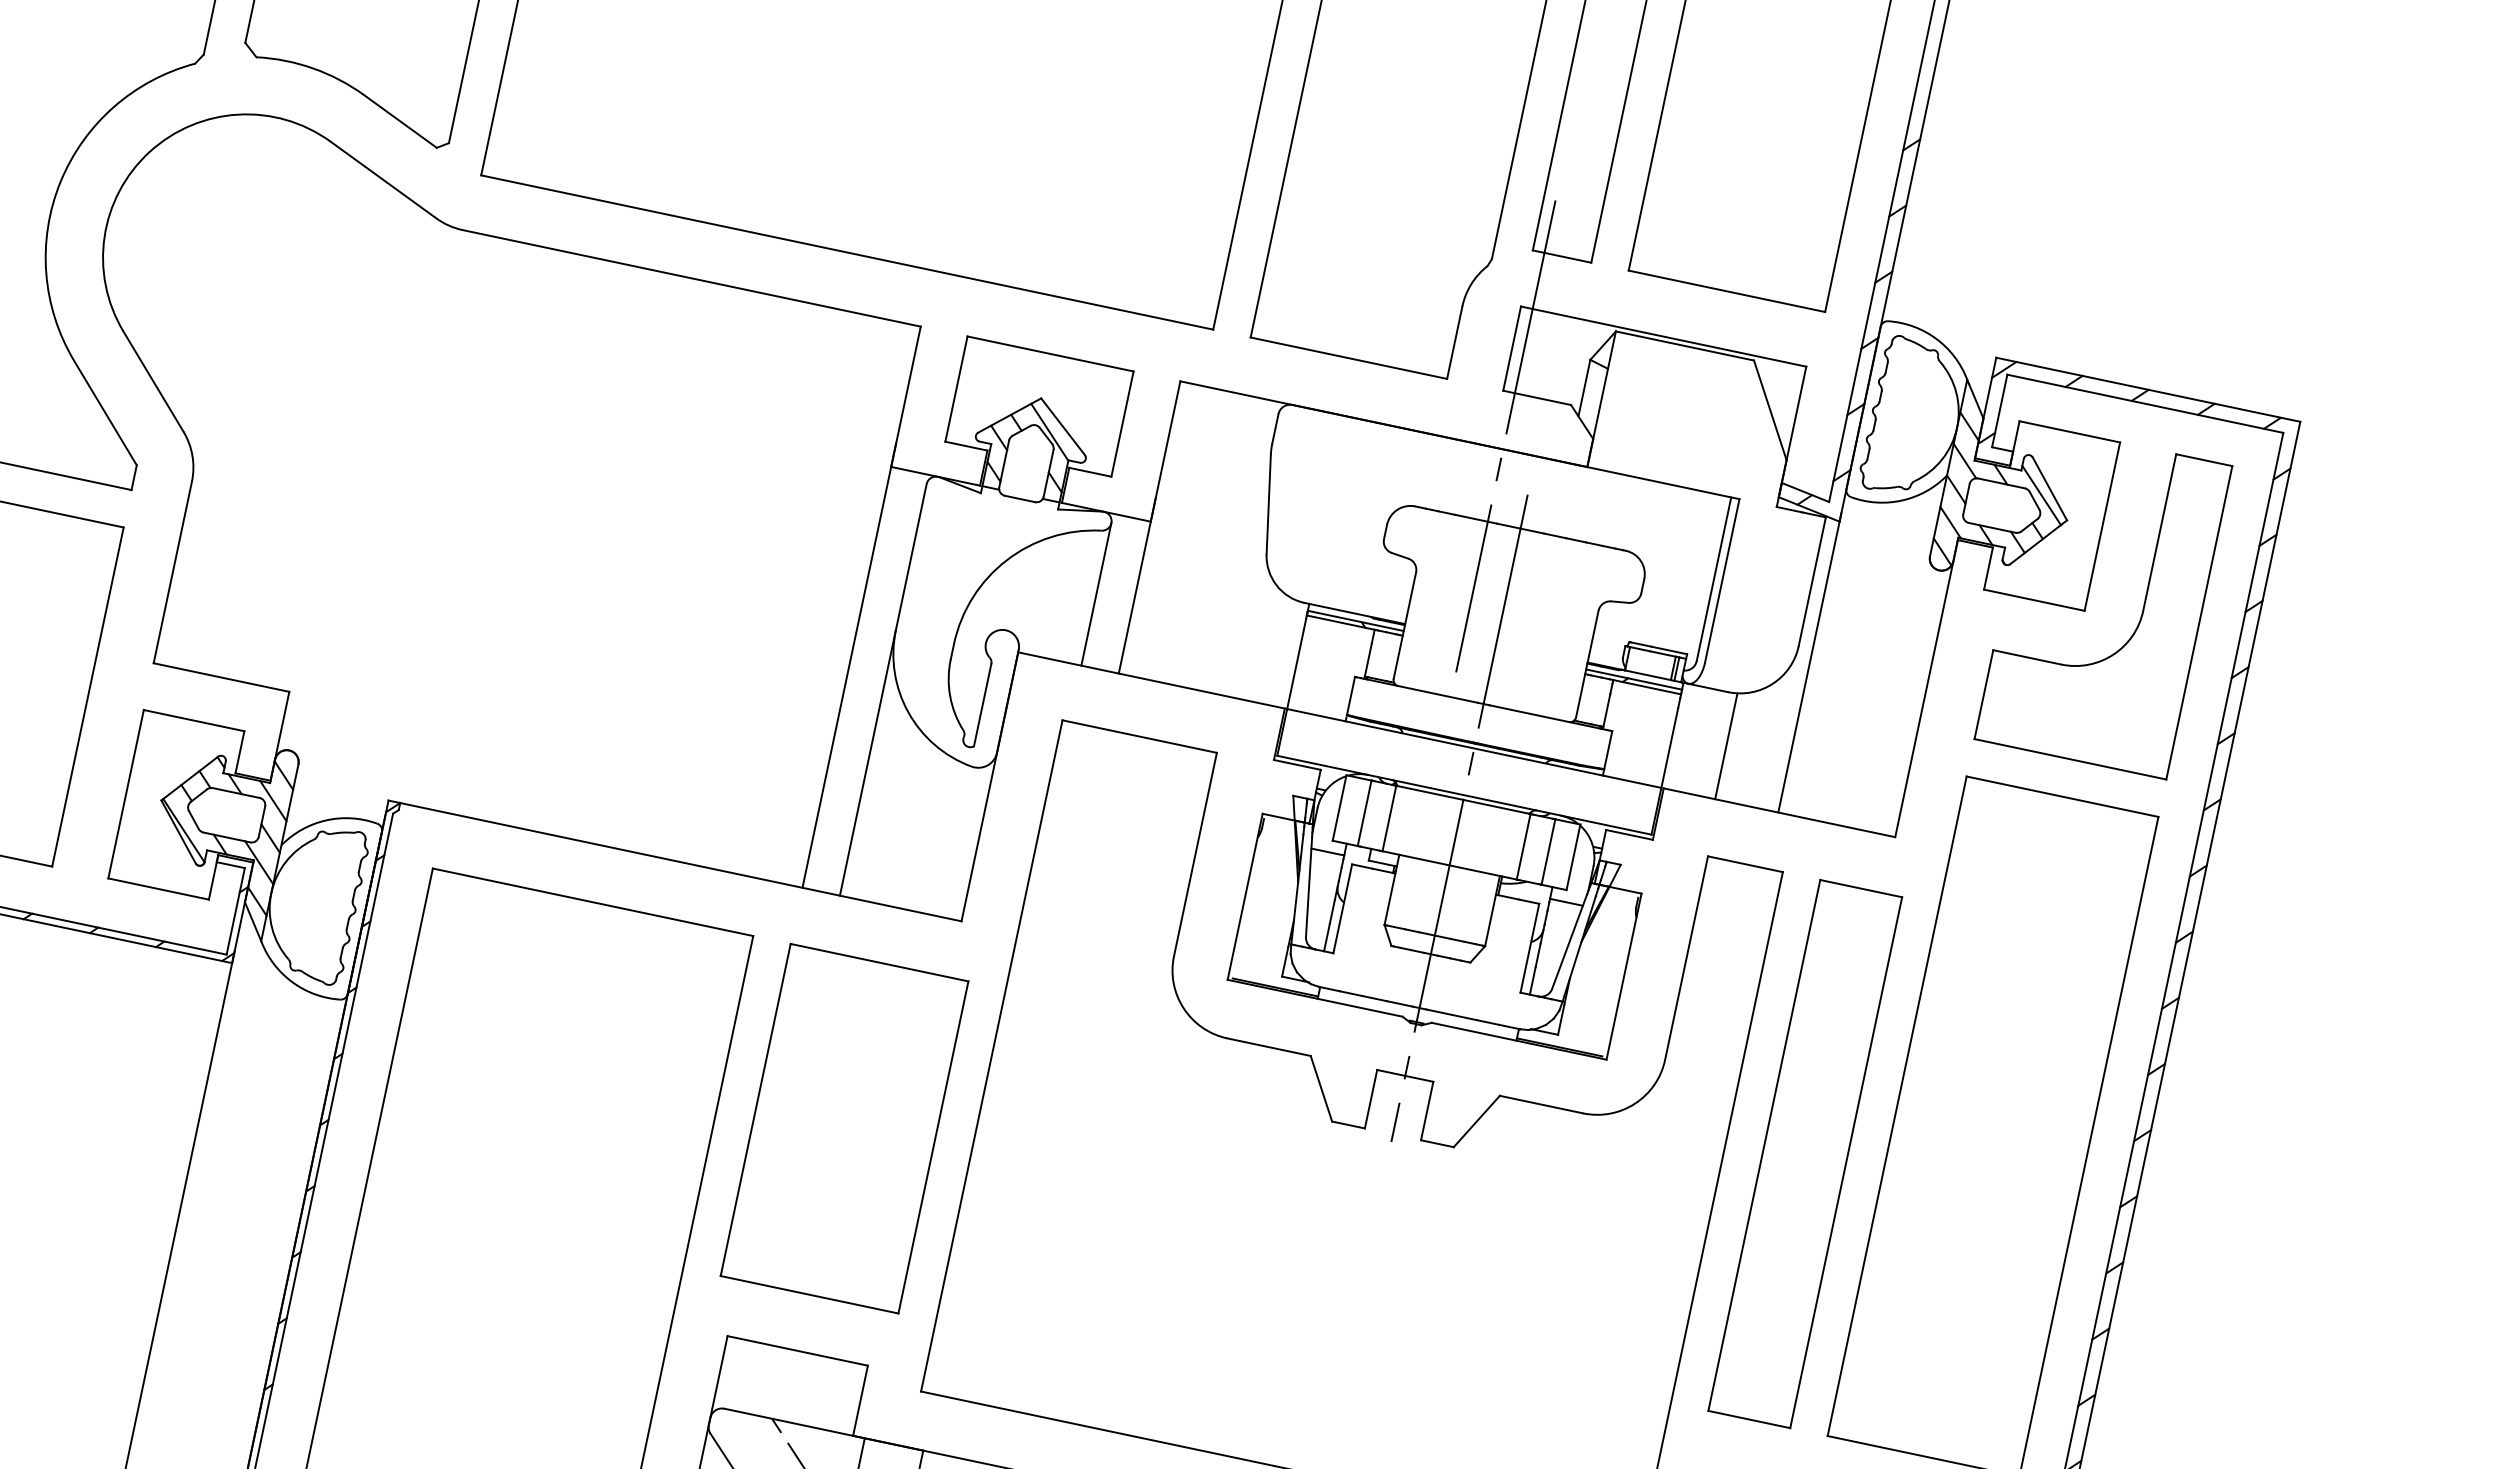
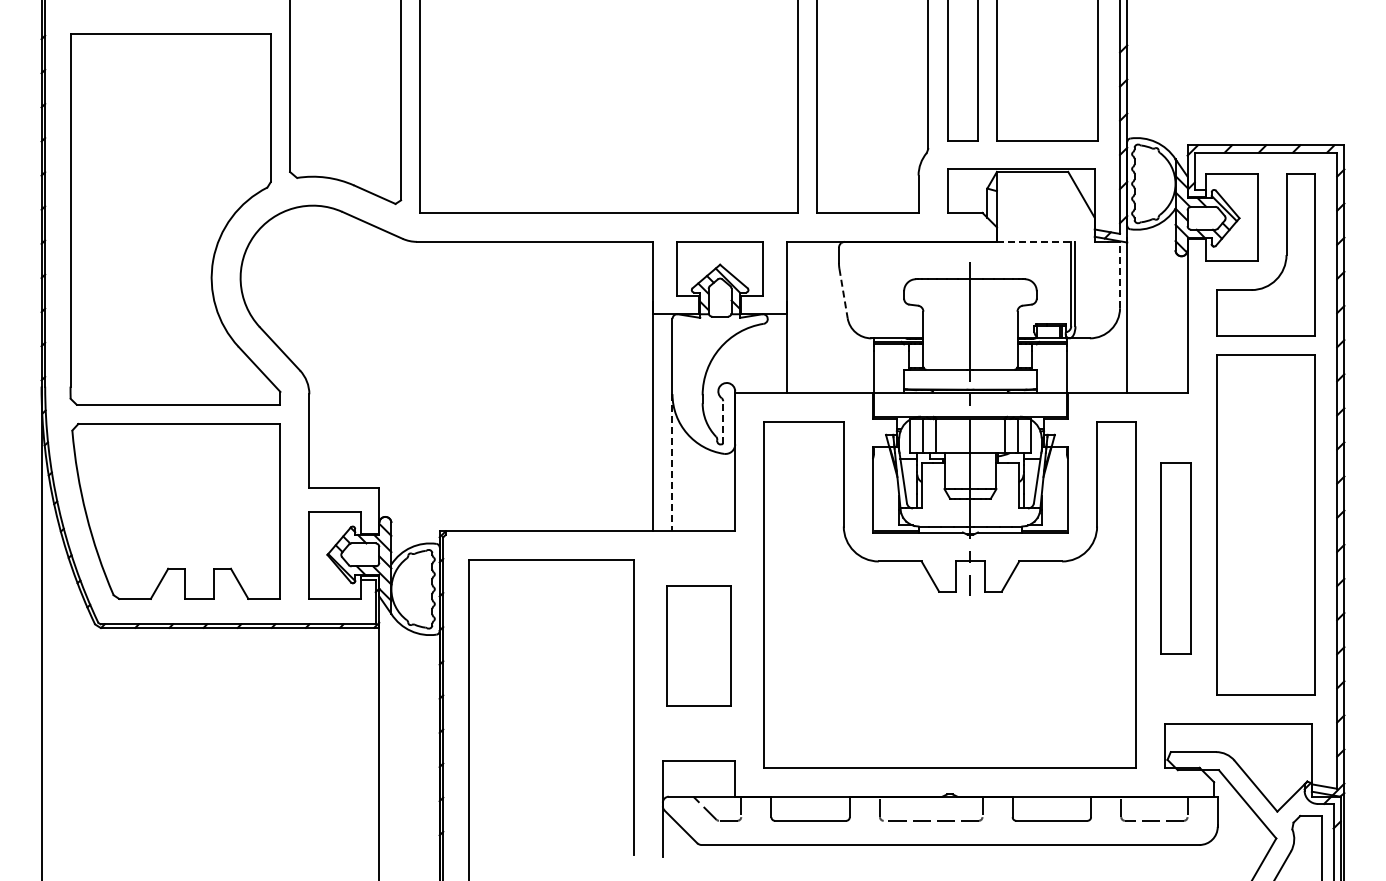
line: (1506, 435) -> (953, 234), removed
line: (1664, 482) -> (1036, 241), solid -> dashed
line: (1268, 504) -> (843, 293), solid -> dashed
line: (1813, 580) -> (1120, 274), solid -> dashed
line: (1095, 593) -> (767, 355), removed
line: (983, 703) -> (723, 421), solid -> dashed
line: (1725, 746) -> (1094, 365), removed
line: (868, 762) -> (672, 462), solid -> dashed
part: (843, 1127) -> (698, 645), size x0.7
part: (1804, 1153) -> (1175, 558), size x0.7

